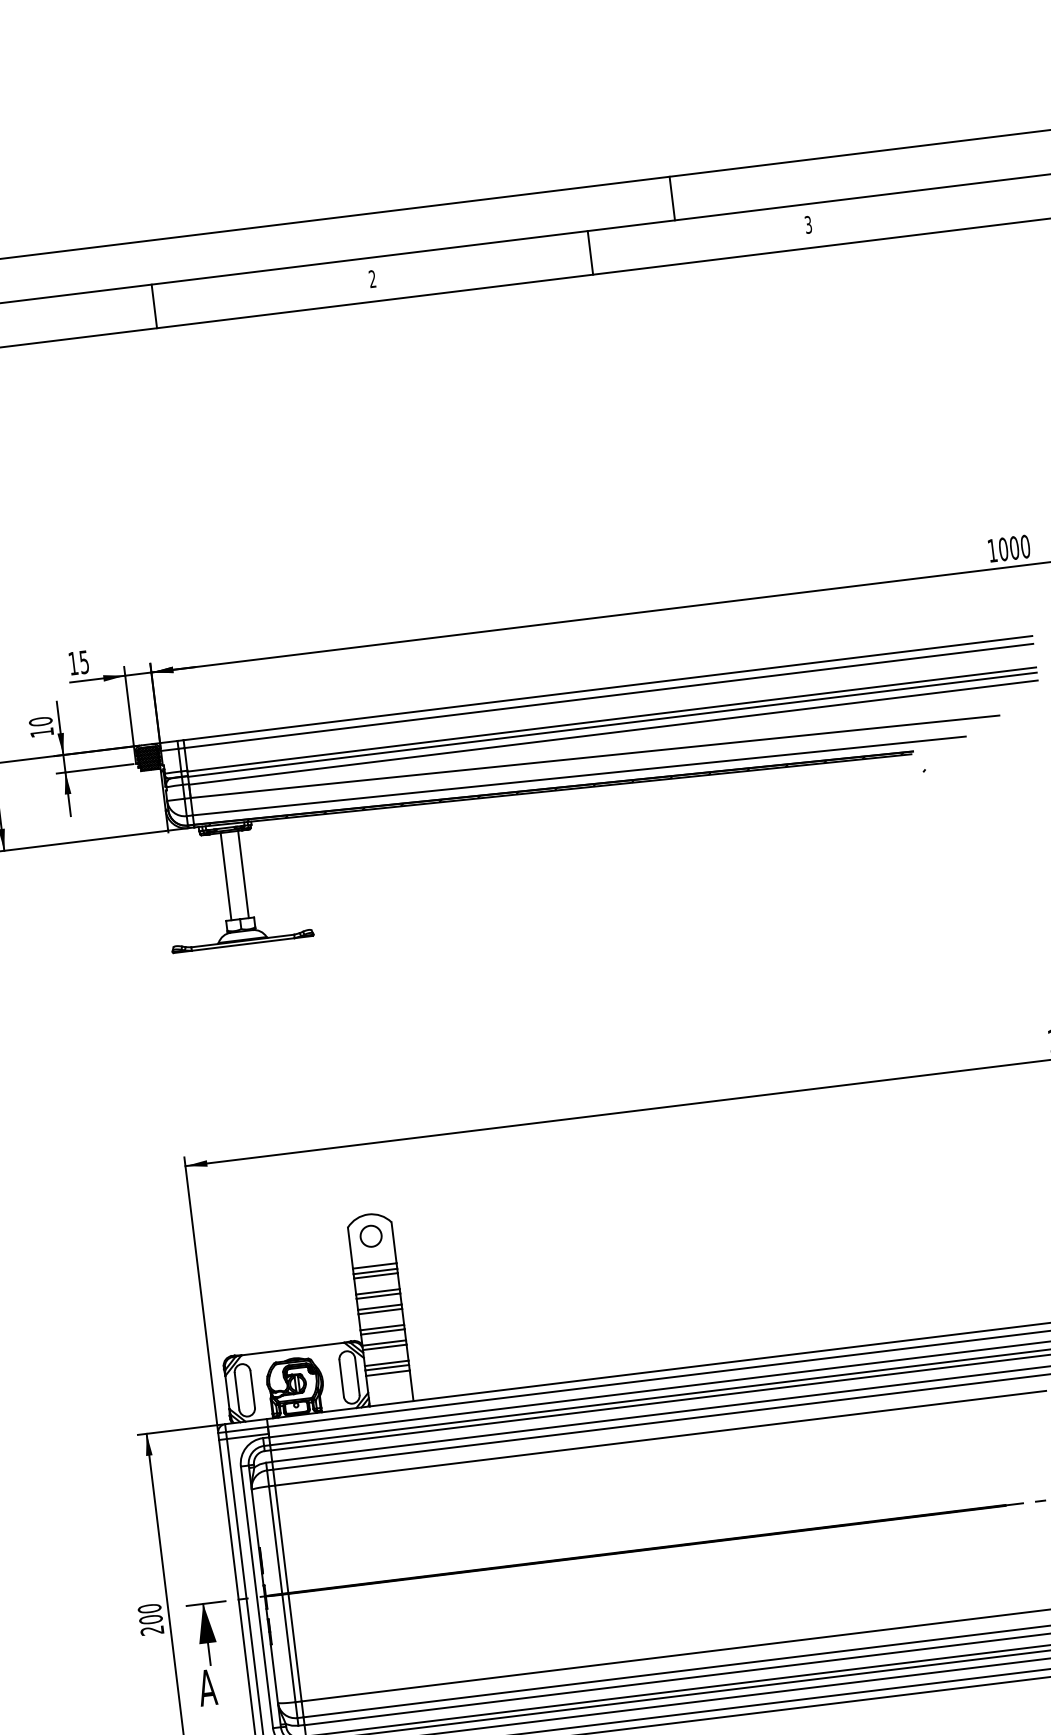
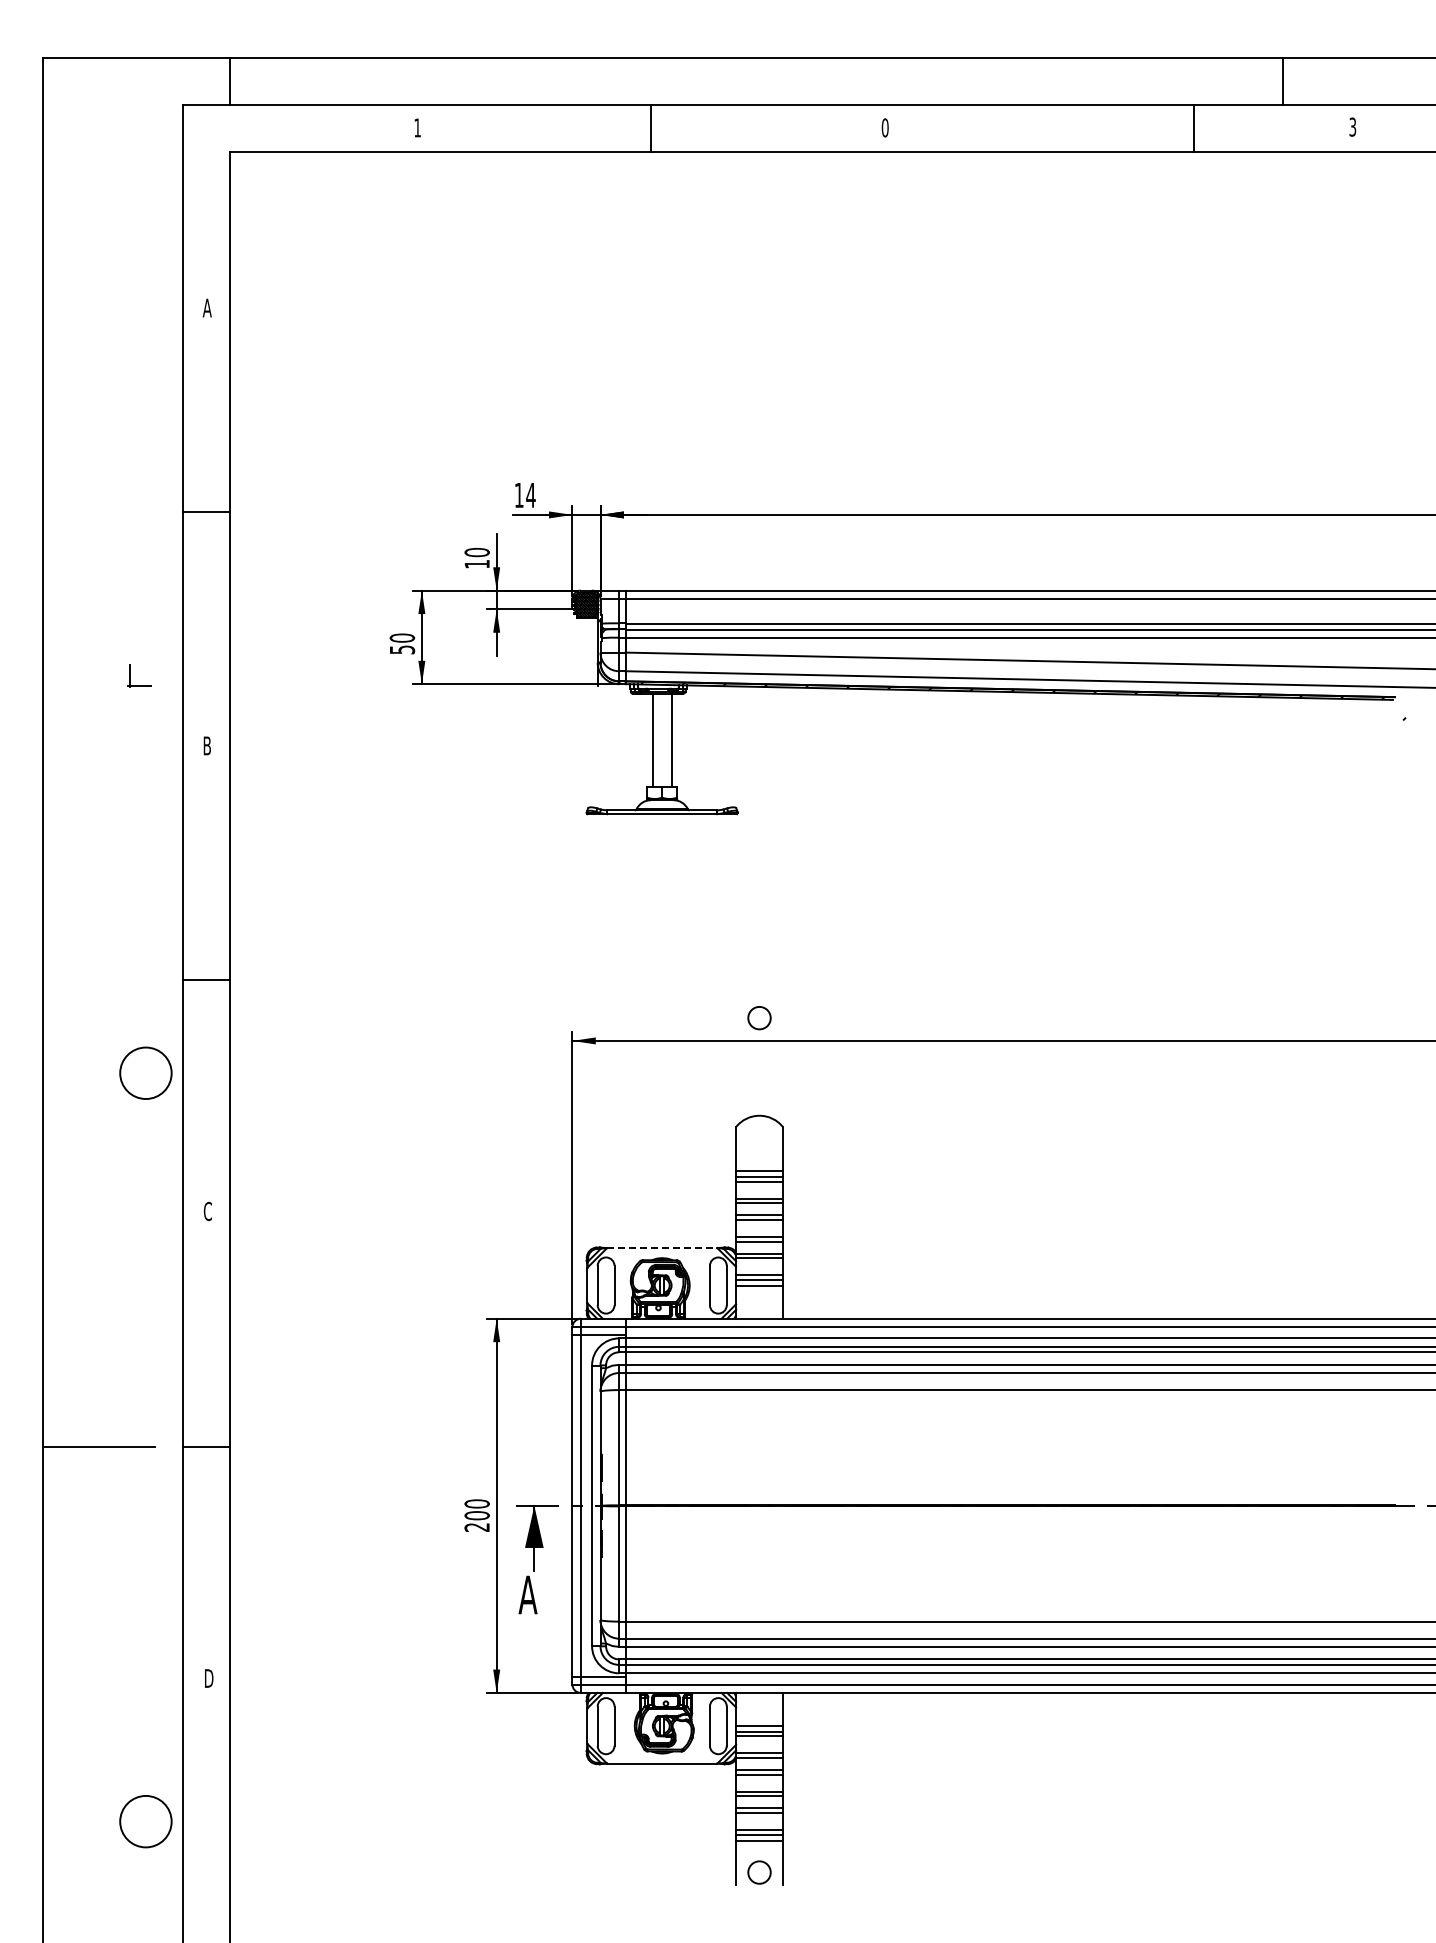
line: (672, 198) -> (1283, 81), moved
line: (590, 252) -> (1193, 128), moved
text: (371, 278) -> (884, 127), 2 -> 0
text: (83, 662) -> (530, 495), 15 -> 14
circle: (371, 1236) -> (759, 1018), moved
line: (293, 1349) -> (662, 1248), solid -> dashed

